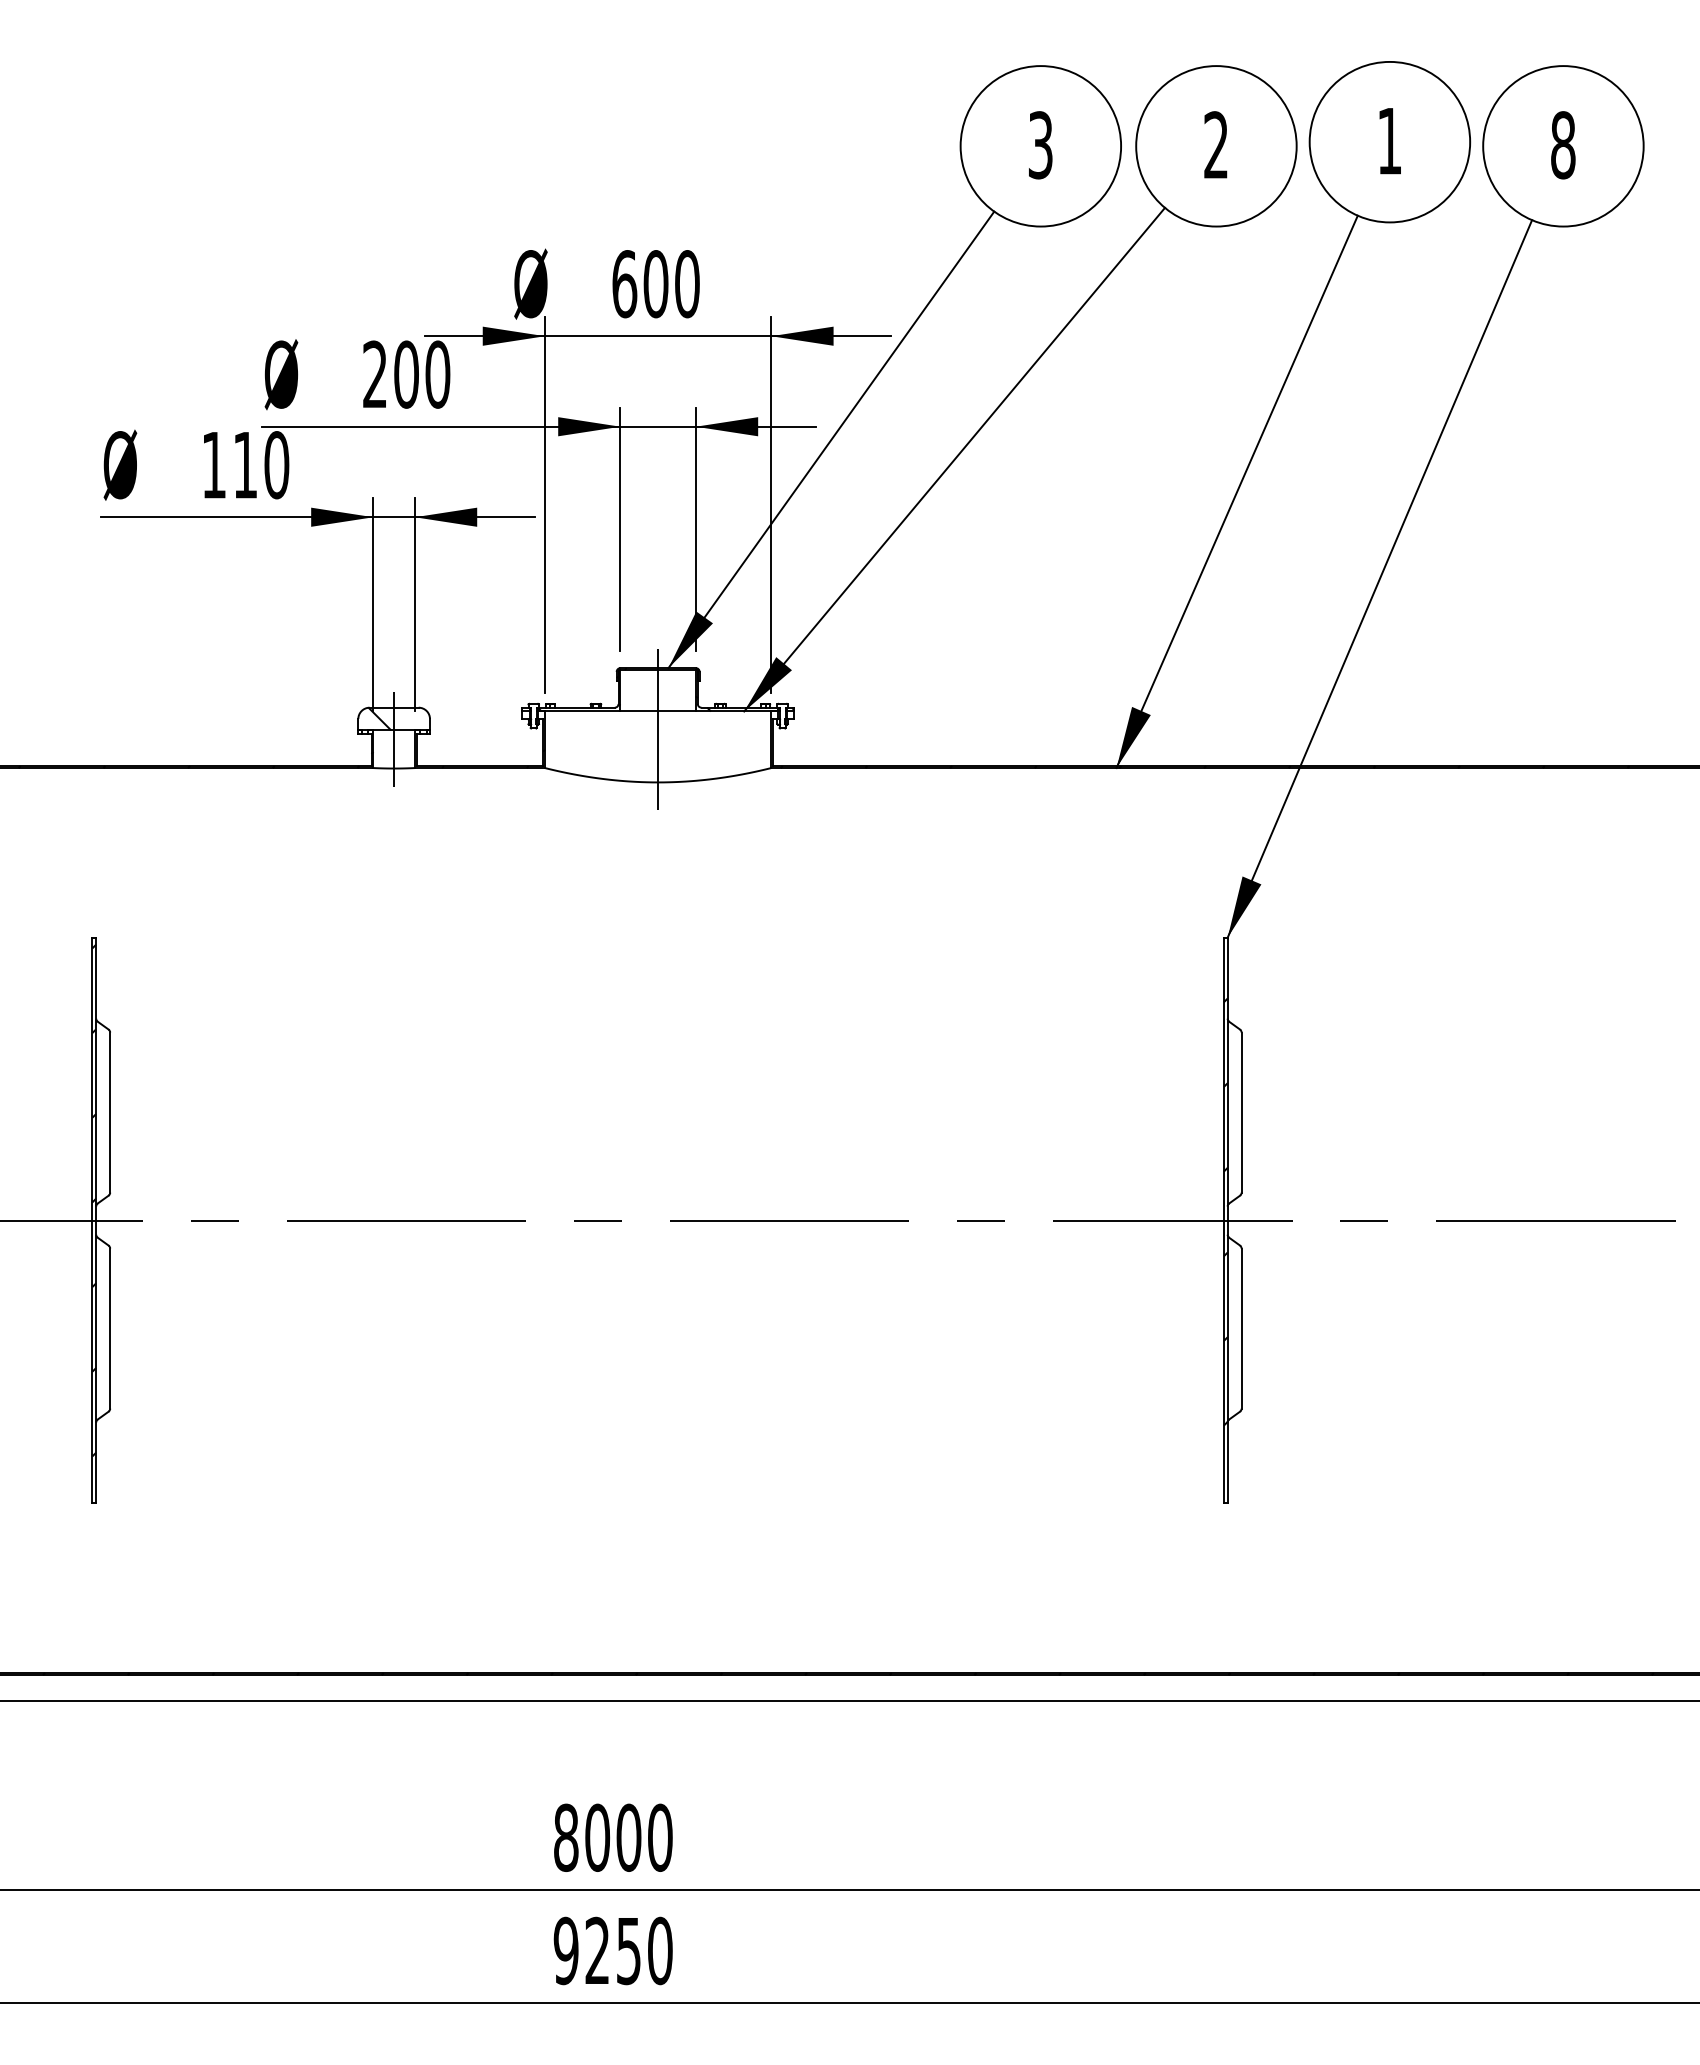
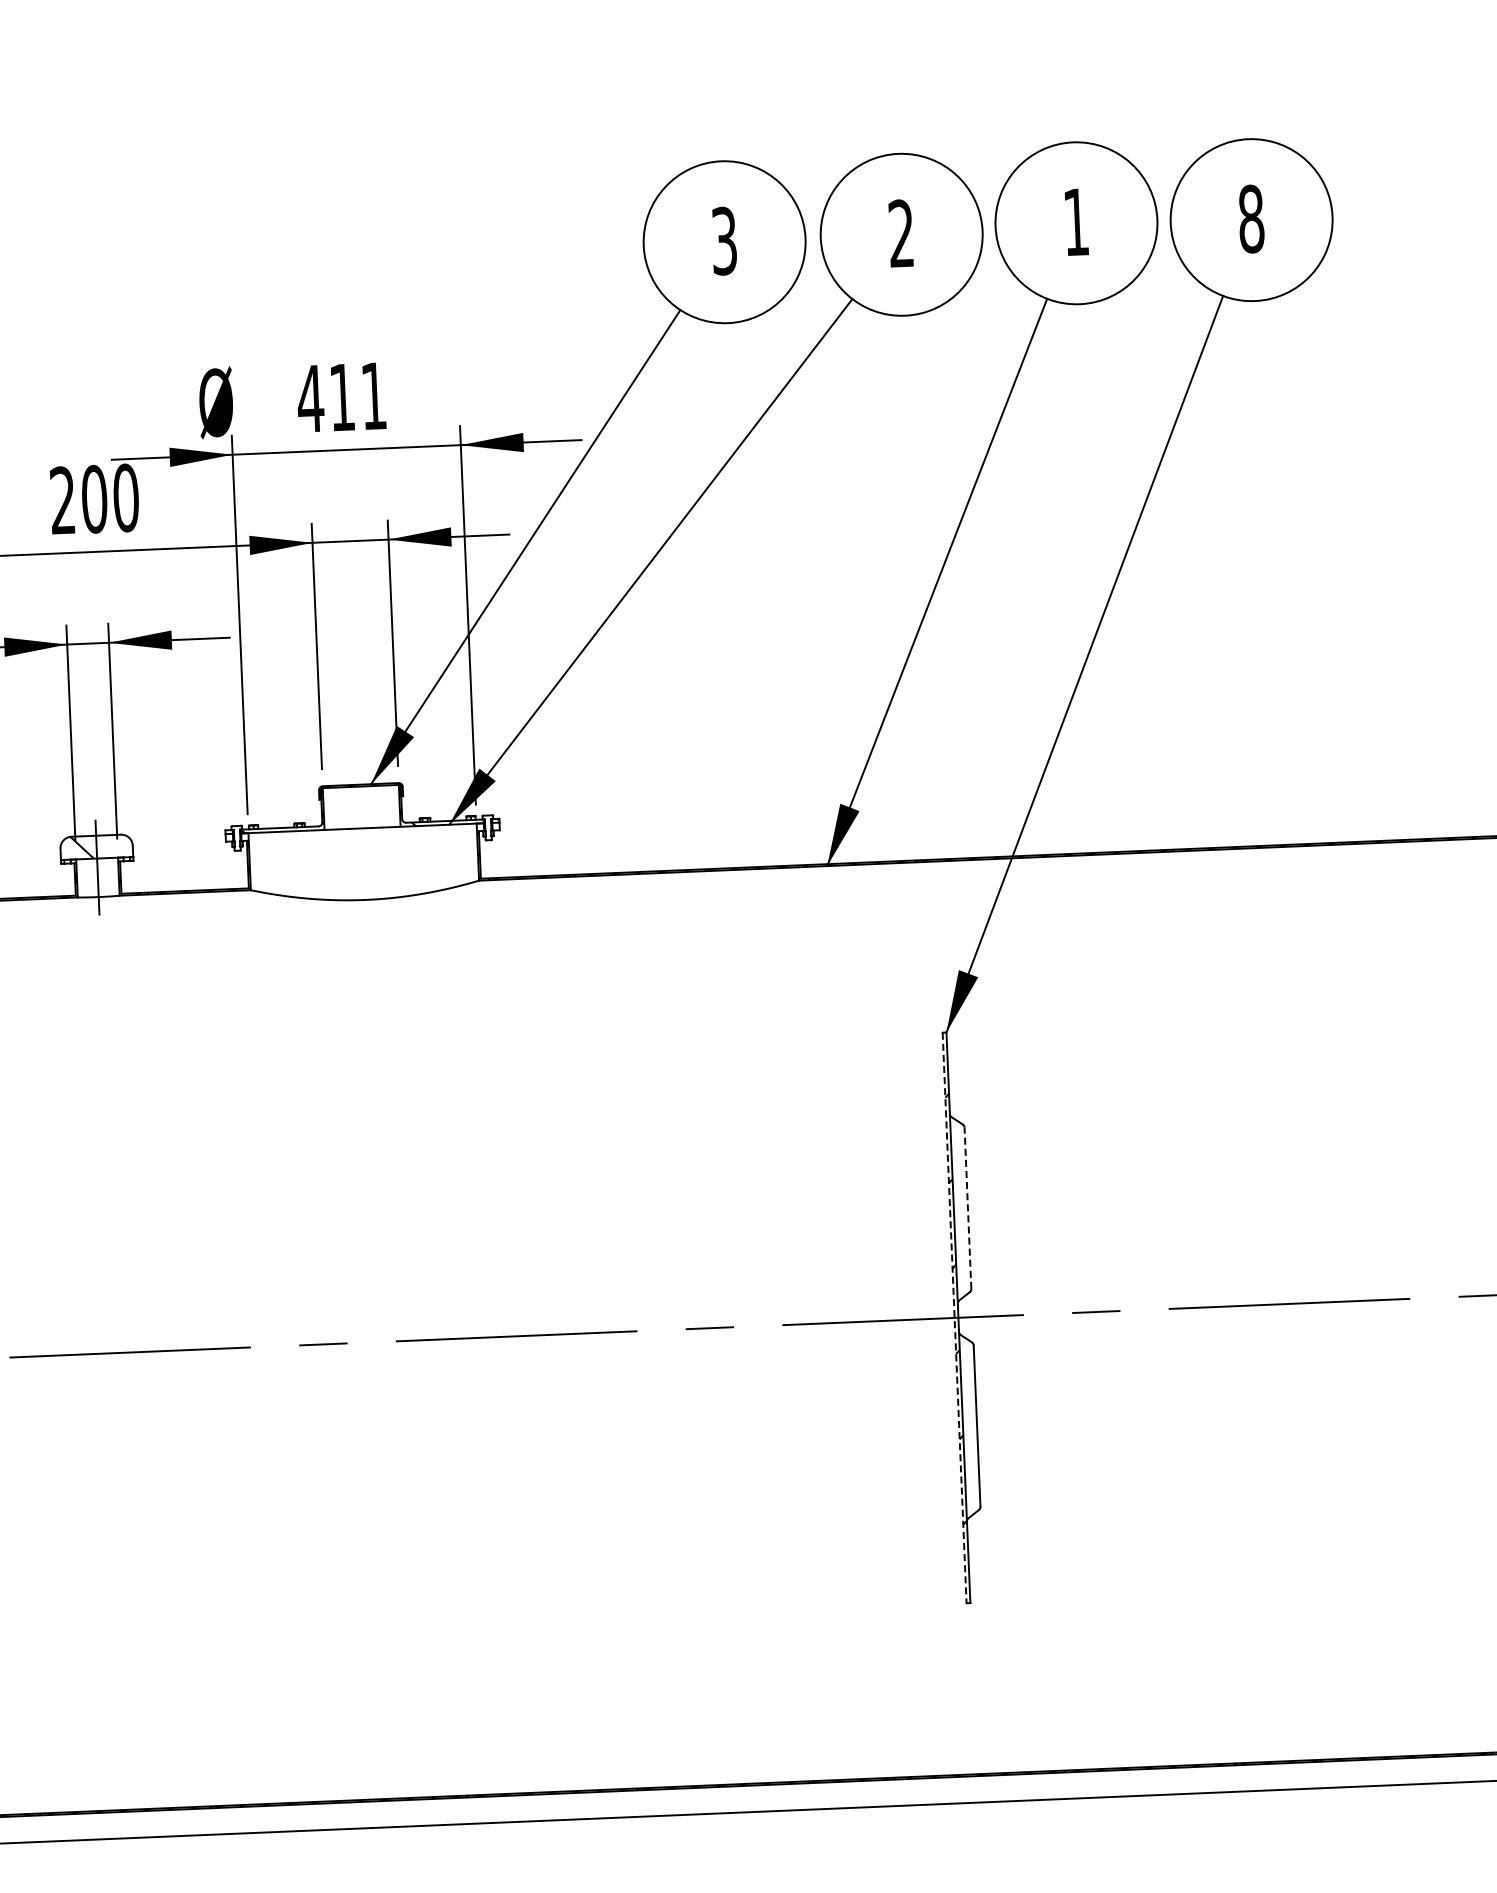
text: (655, 284) -> (341, 397), 600 -> 411
line: (658, 728) -> (363, 845), removed
line: (1241, 1112) -> (967, 1208), solid -> dashed
line: (1223, 1220) -> (954, 1317), solid -> dashed

